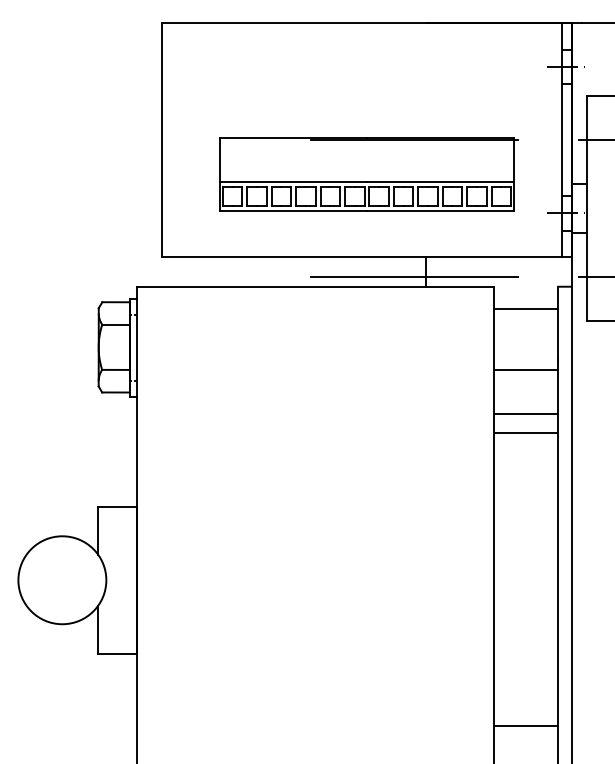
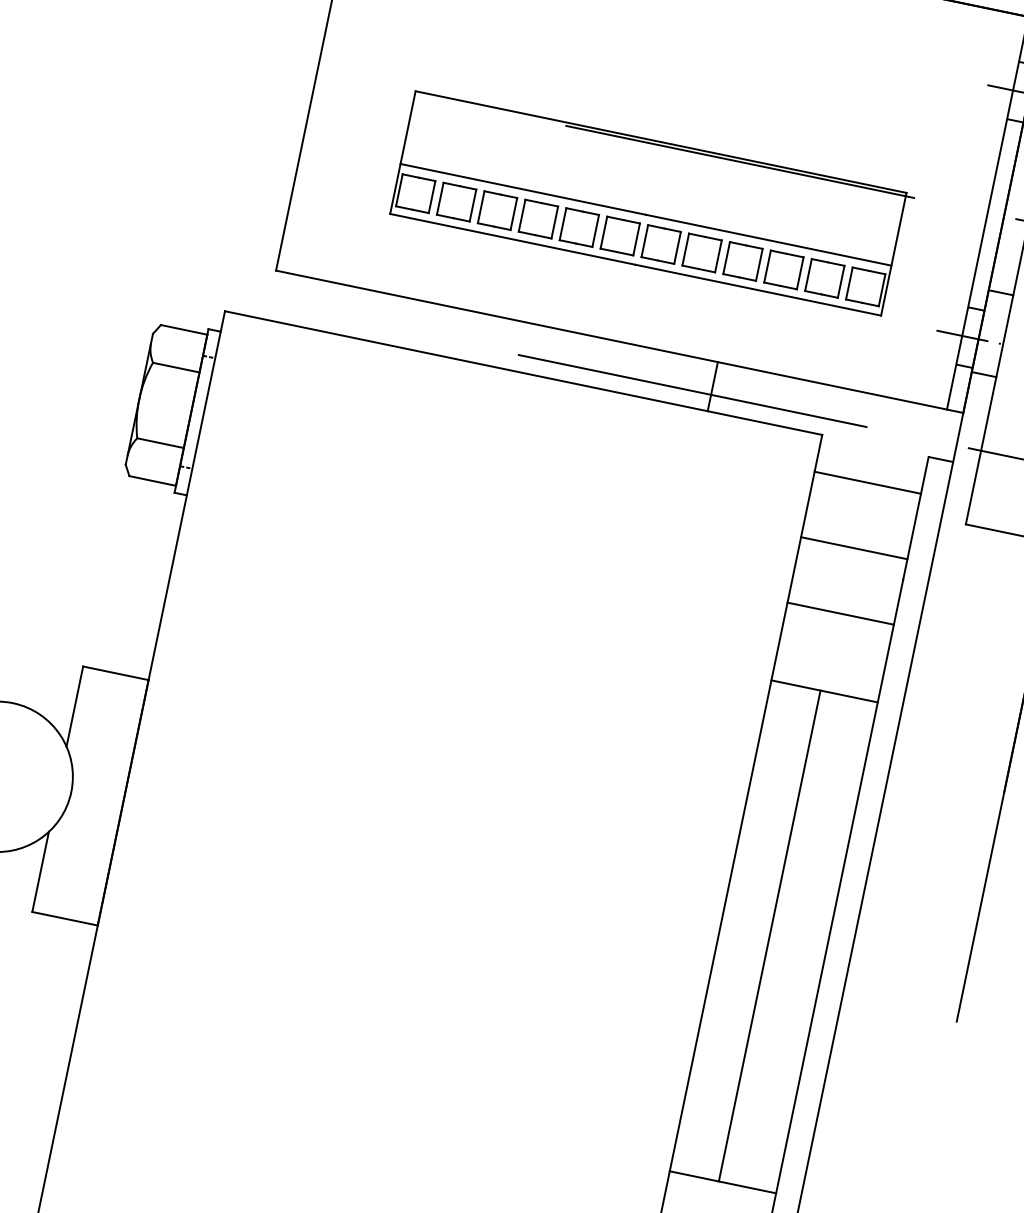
line: (525, 369) -> (853, 547), moved
line: (525, 413) -> (840, 612), moved
line: (523, 579) -> (770, 935), added

